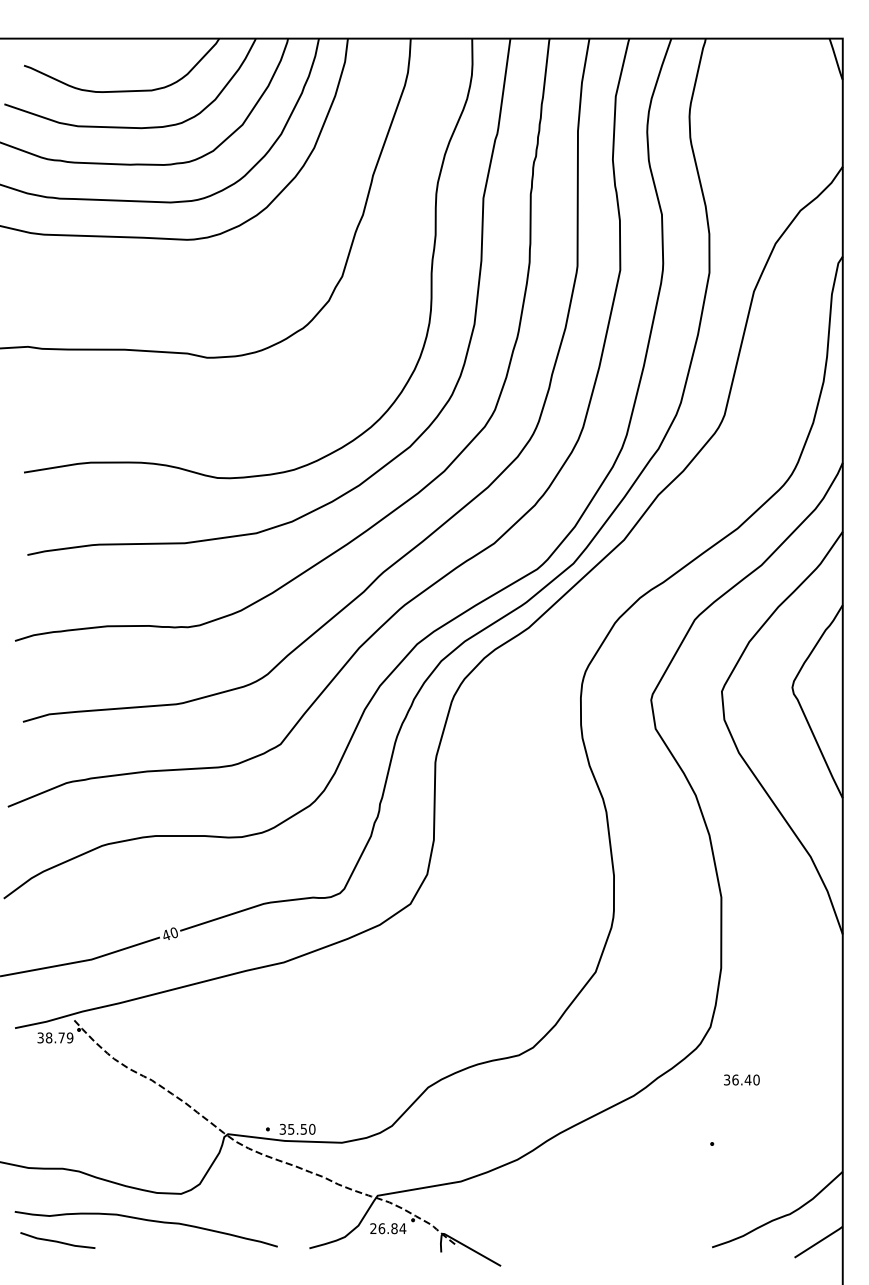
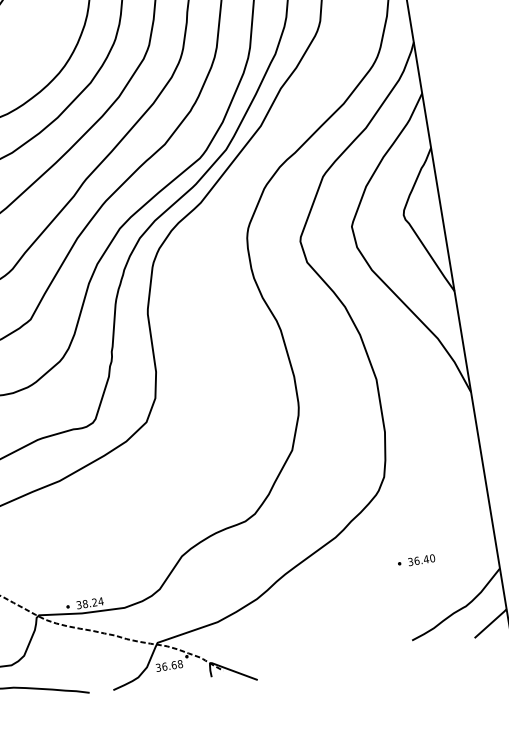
text: (741, 1079) -> (421, 559), moved
text: (301, 1128) -> (92, 602), 35.50 -> 38.24
text: (387, 1228) -> (168, 665), 26.84 -> 36.68

